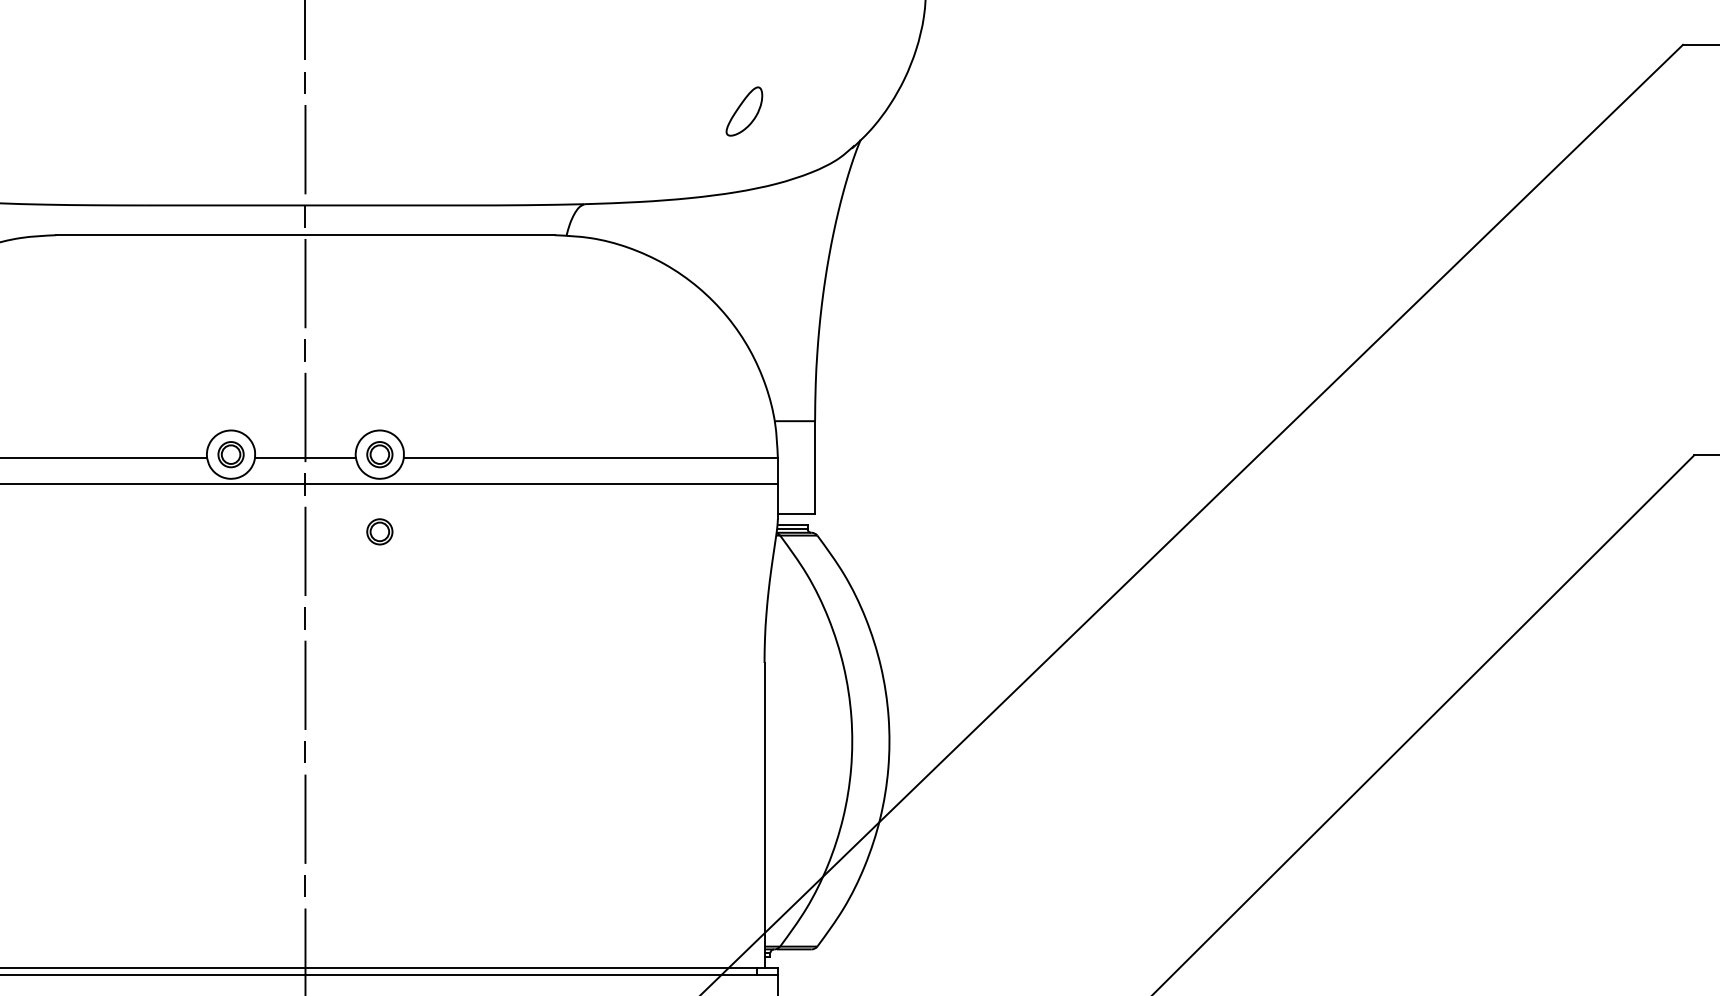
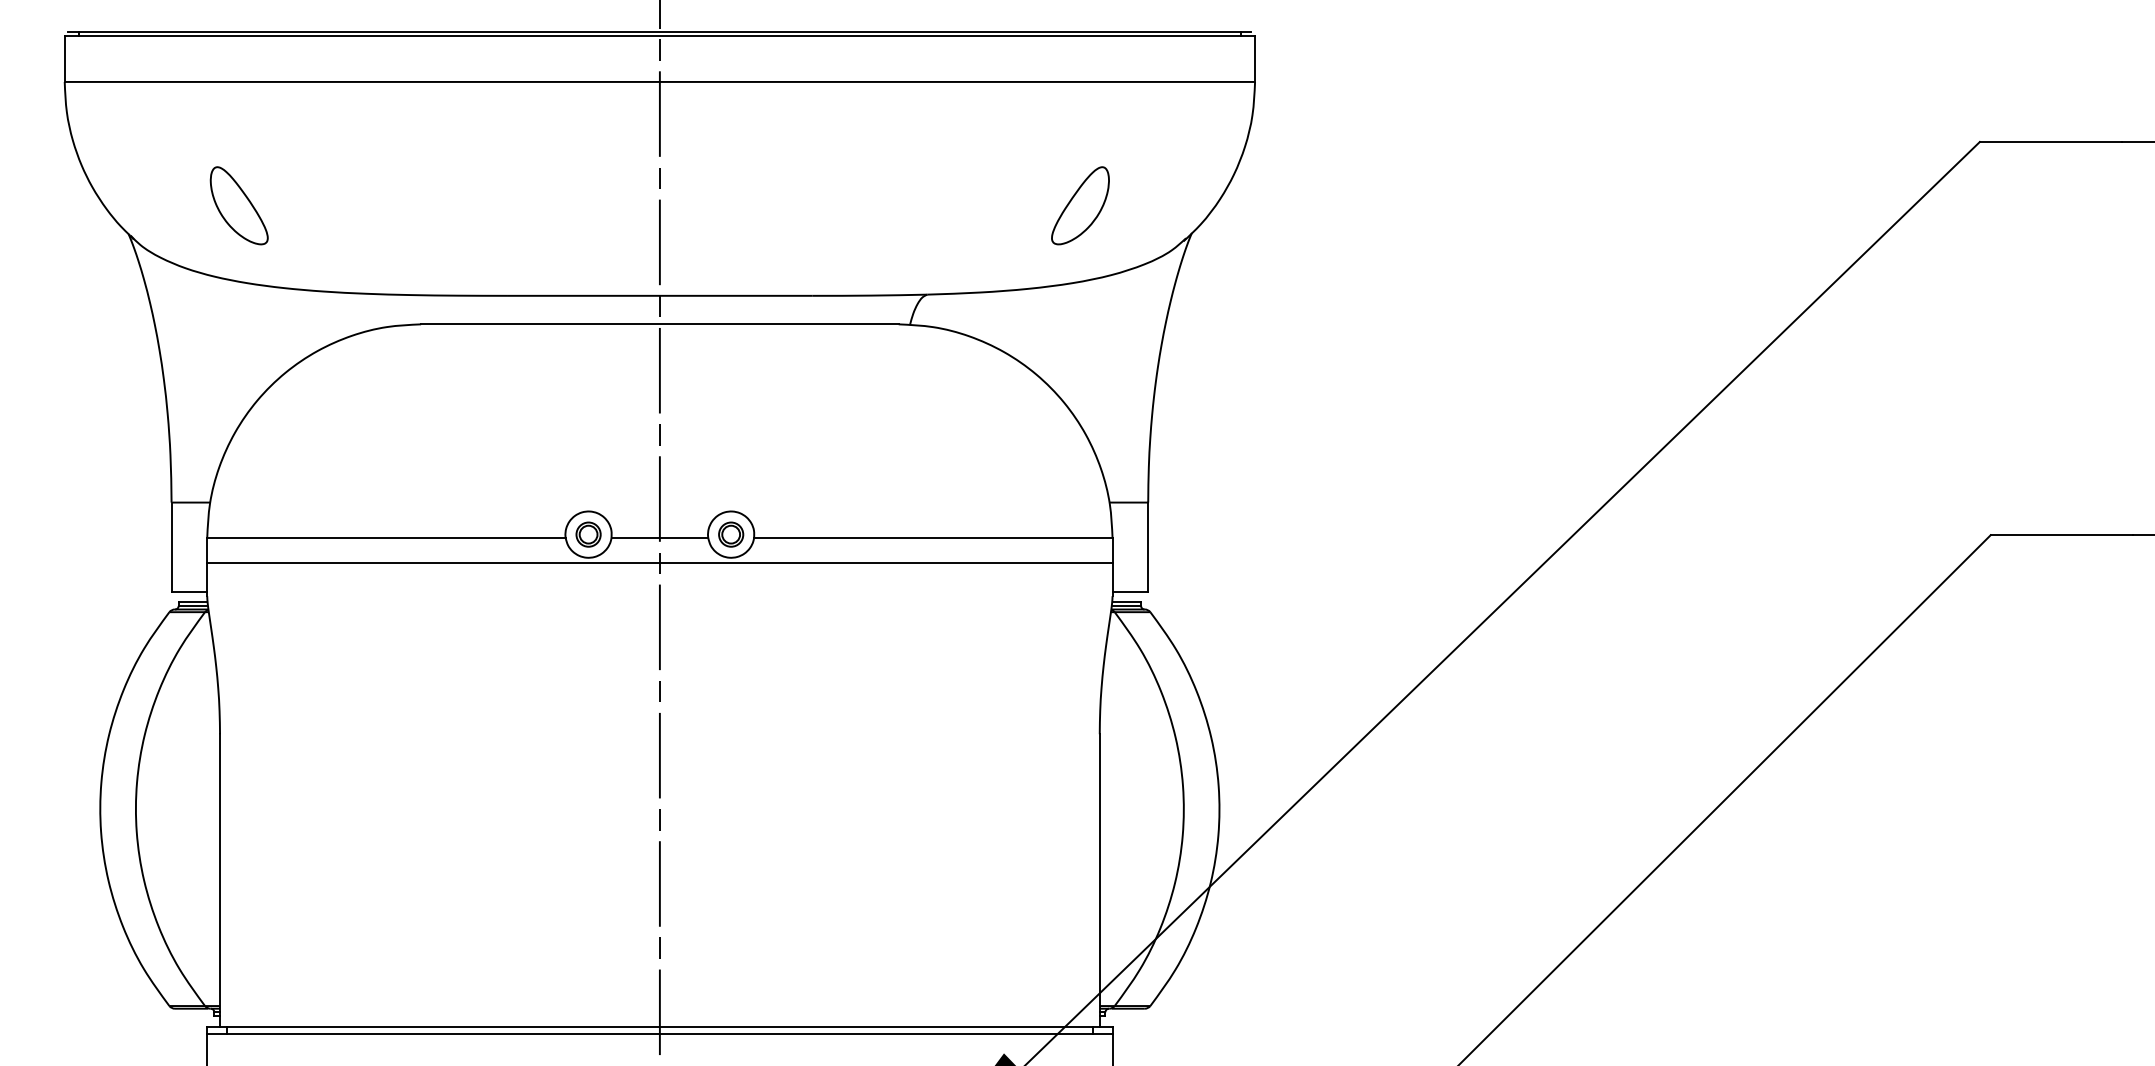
part: (744, 111) -> (1080, 205), size x1.67
part: (380, 531) -> (731, 608), removed

